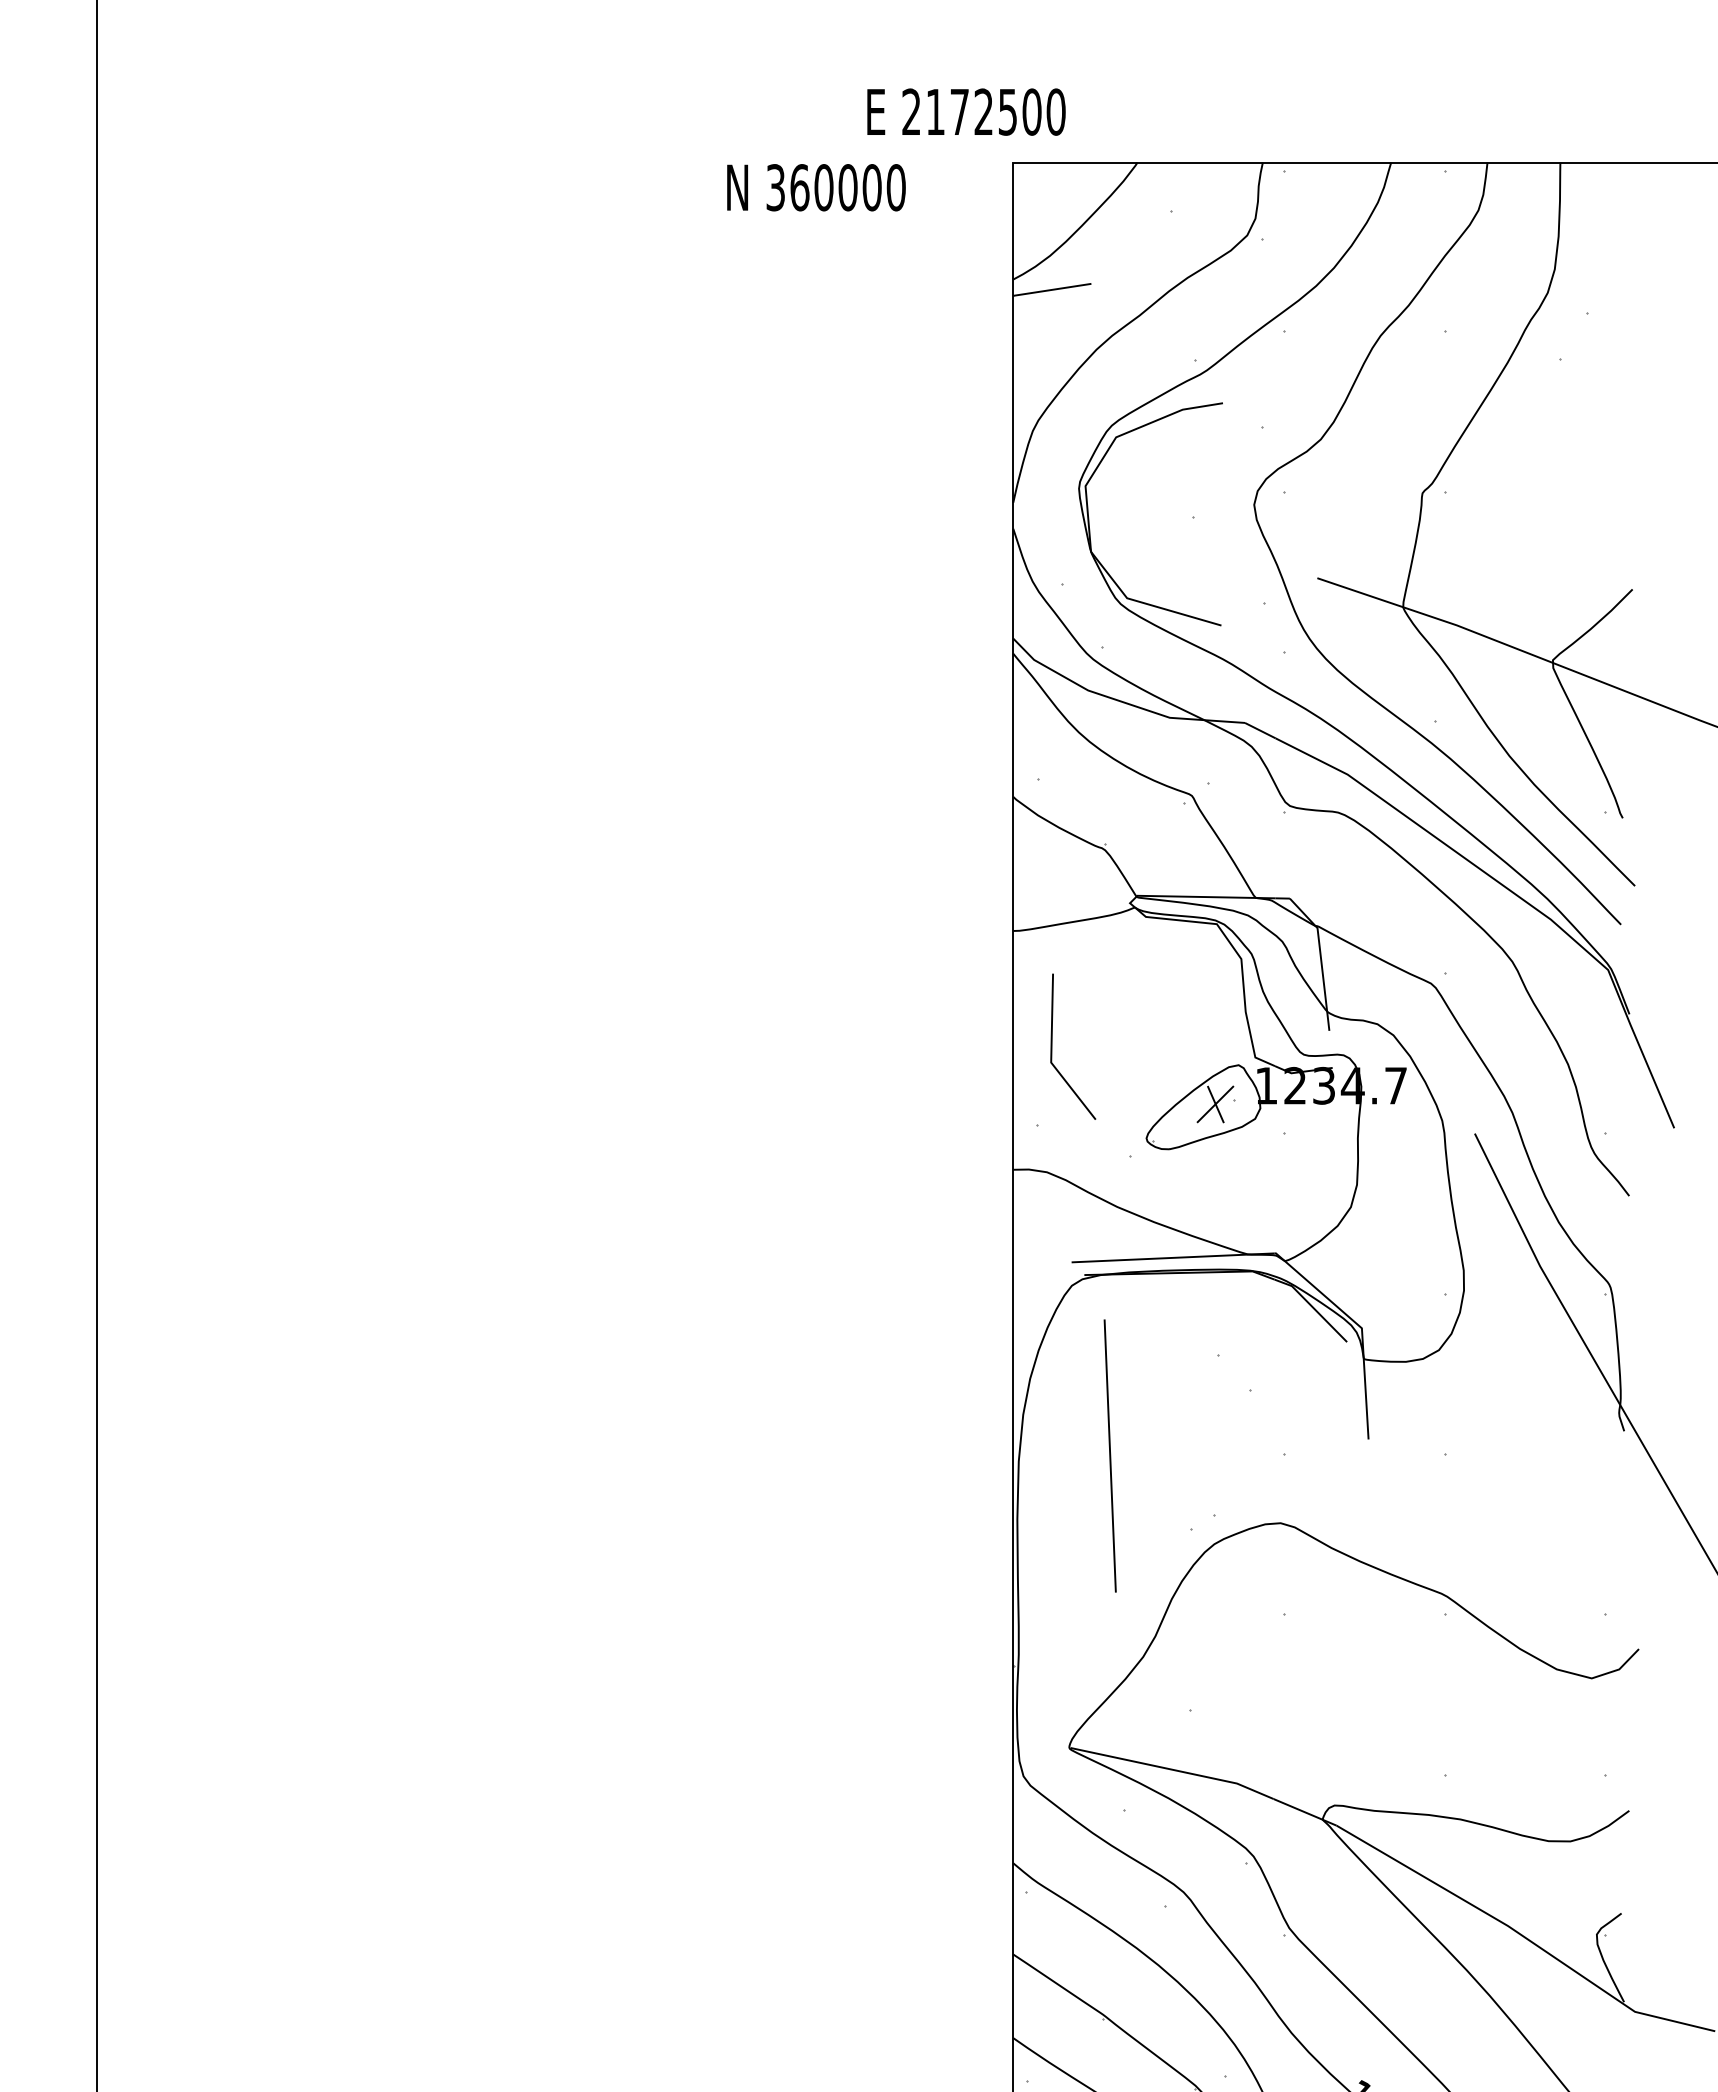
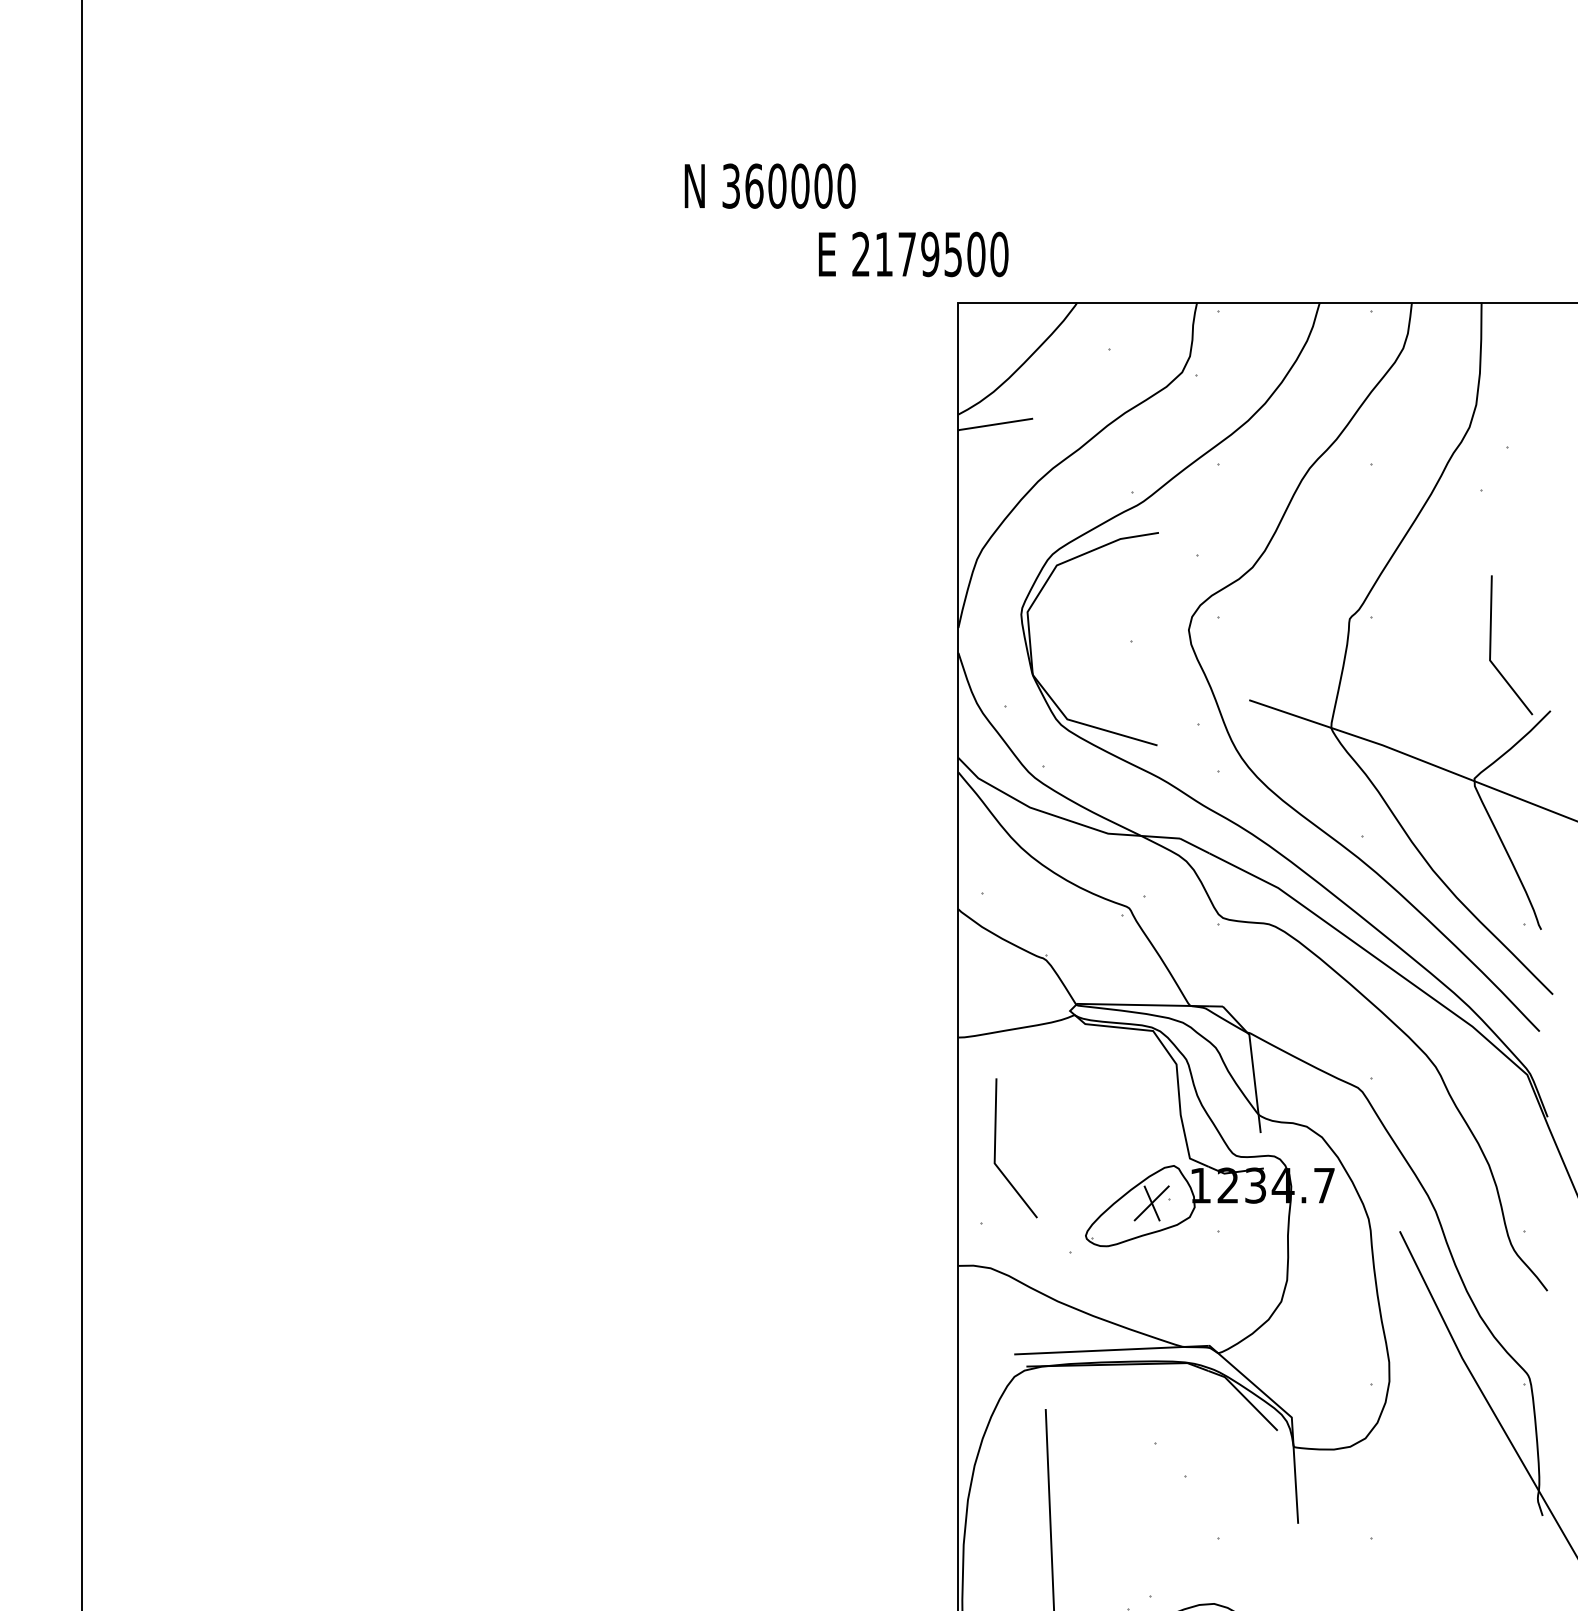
text: (983, 111) -> (929, 253), 2172500 -> 2179500
text: (816, 187) -> (770, 185), moved
line: (1570, 520) -> (1491, 644), added

